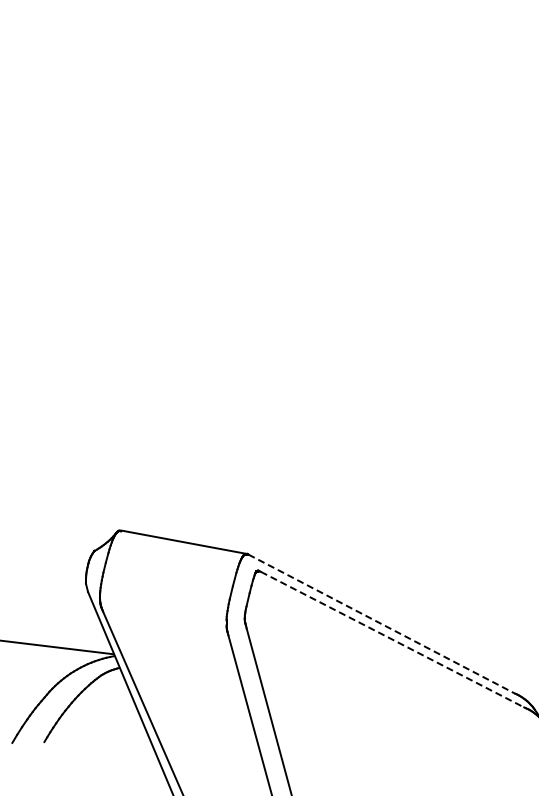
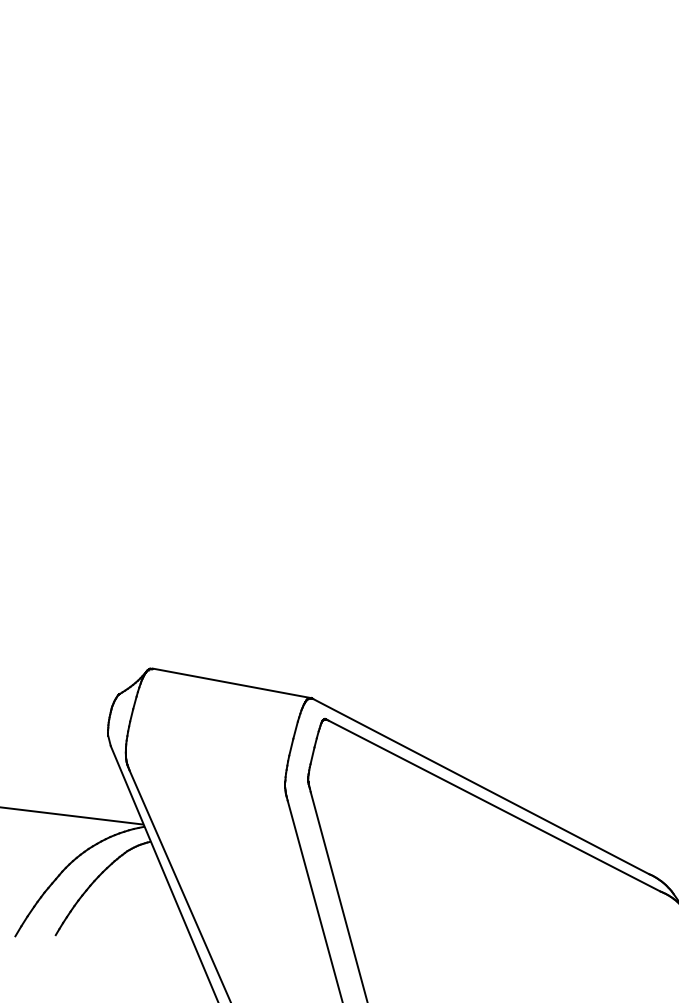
line: (382, 624) -> (481, 787), dashed -> solid
line: (392, 639) -> (494, 805), dashed -> solid

